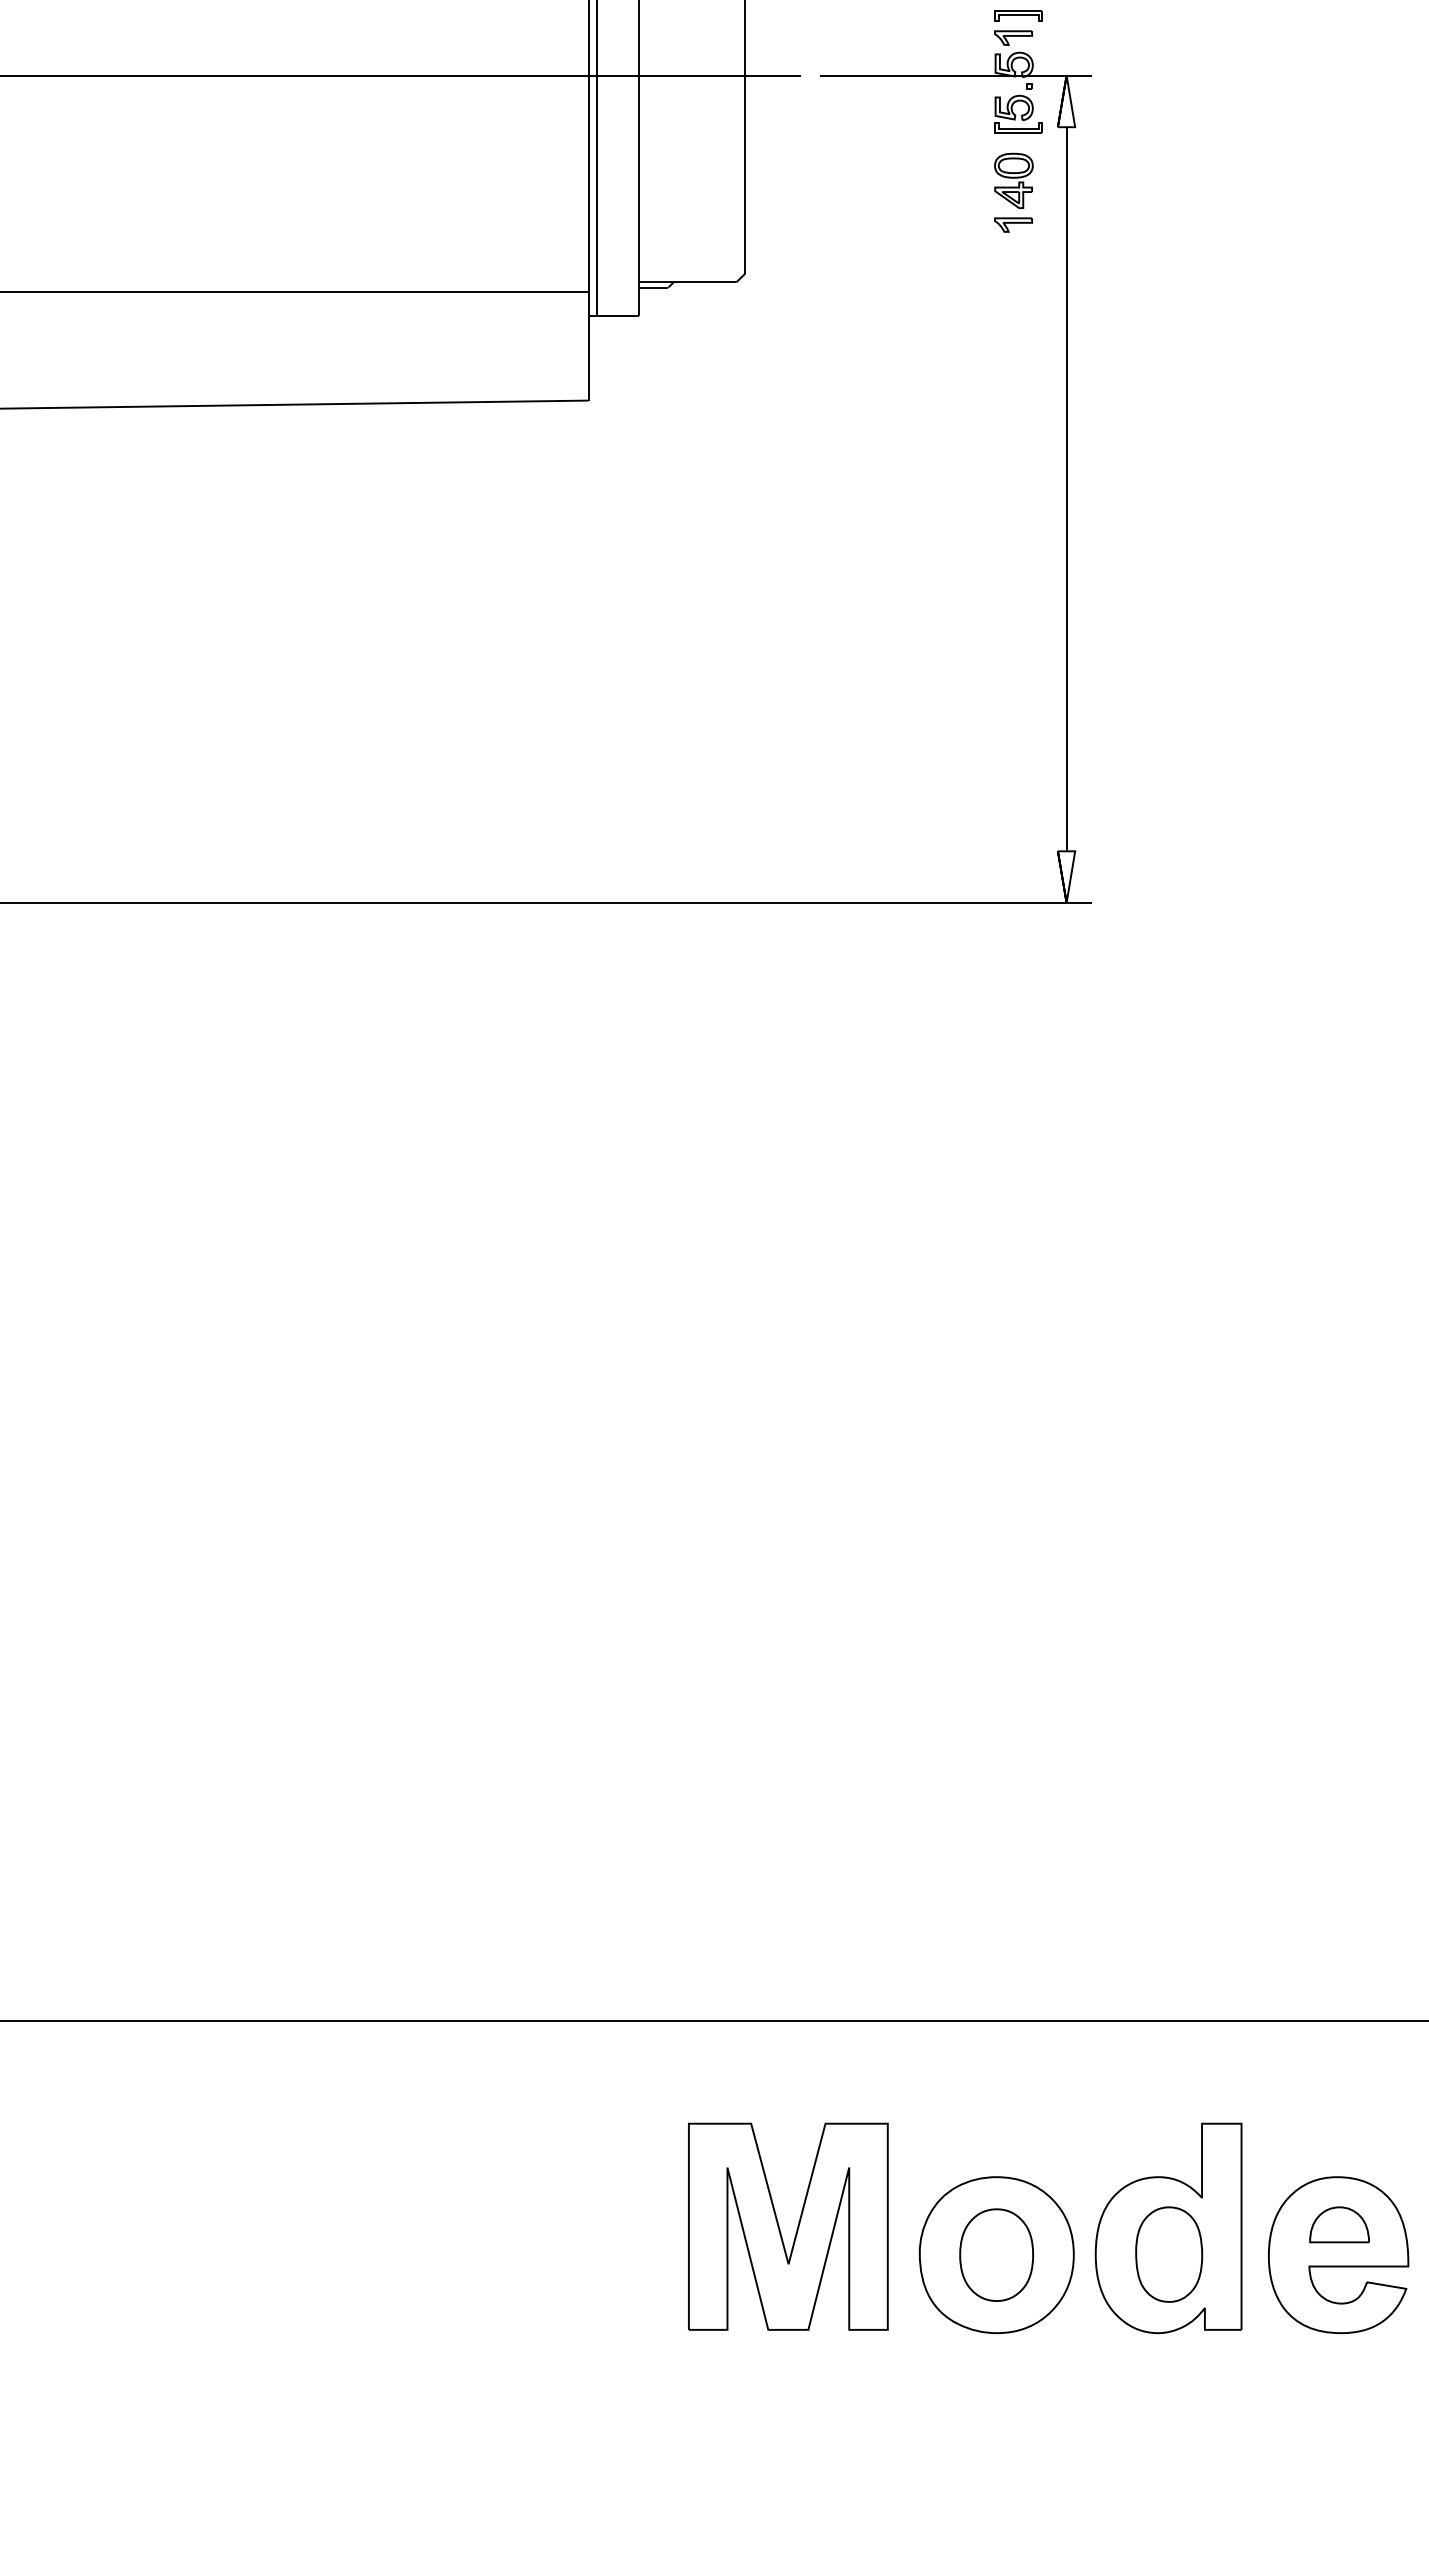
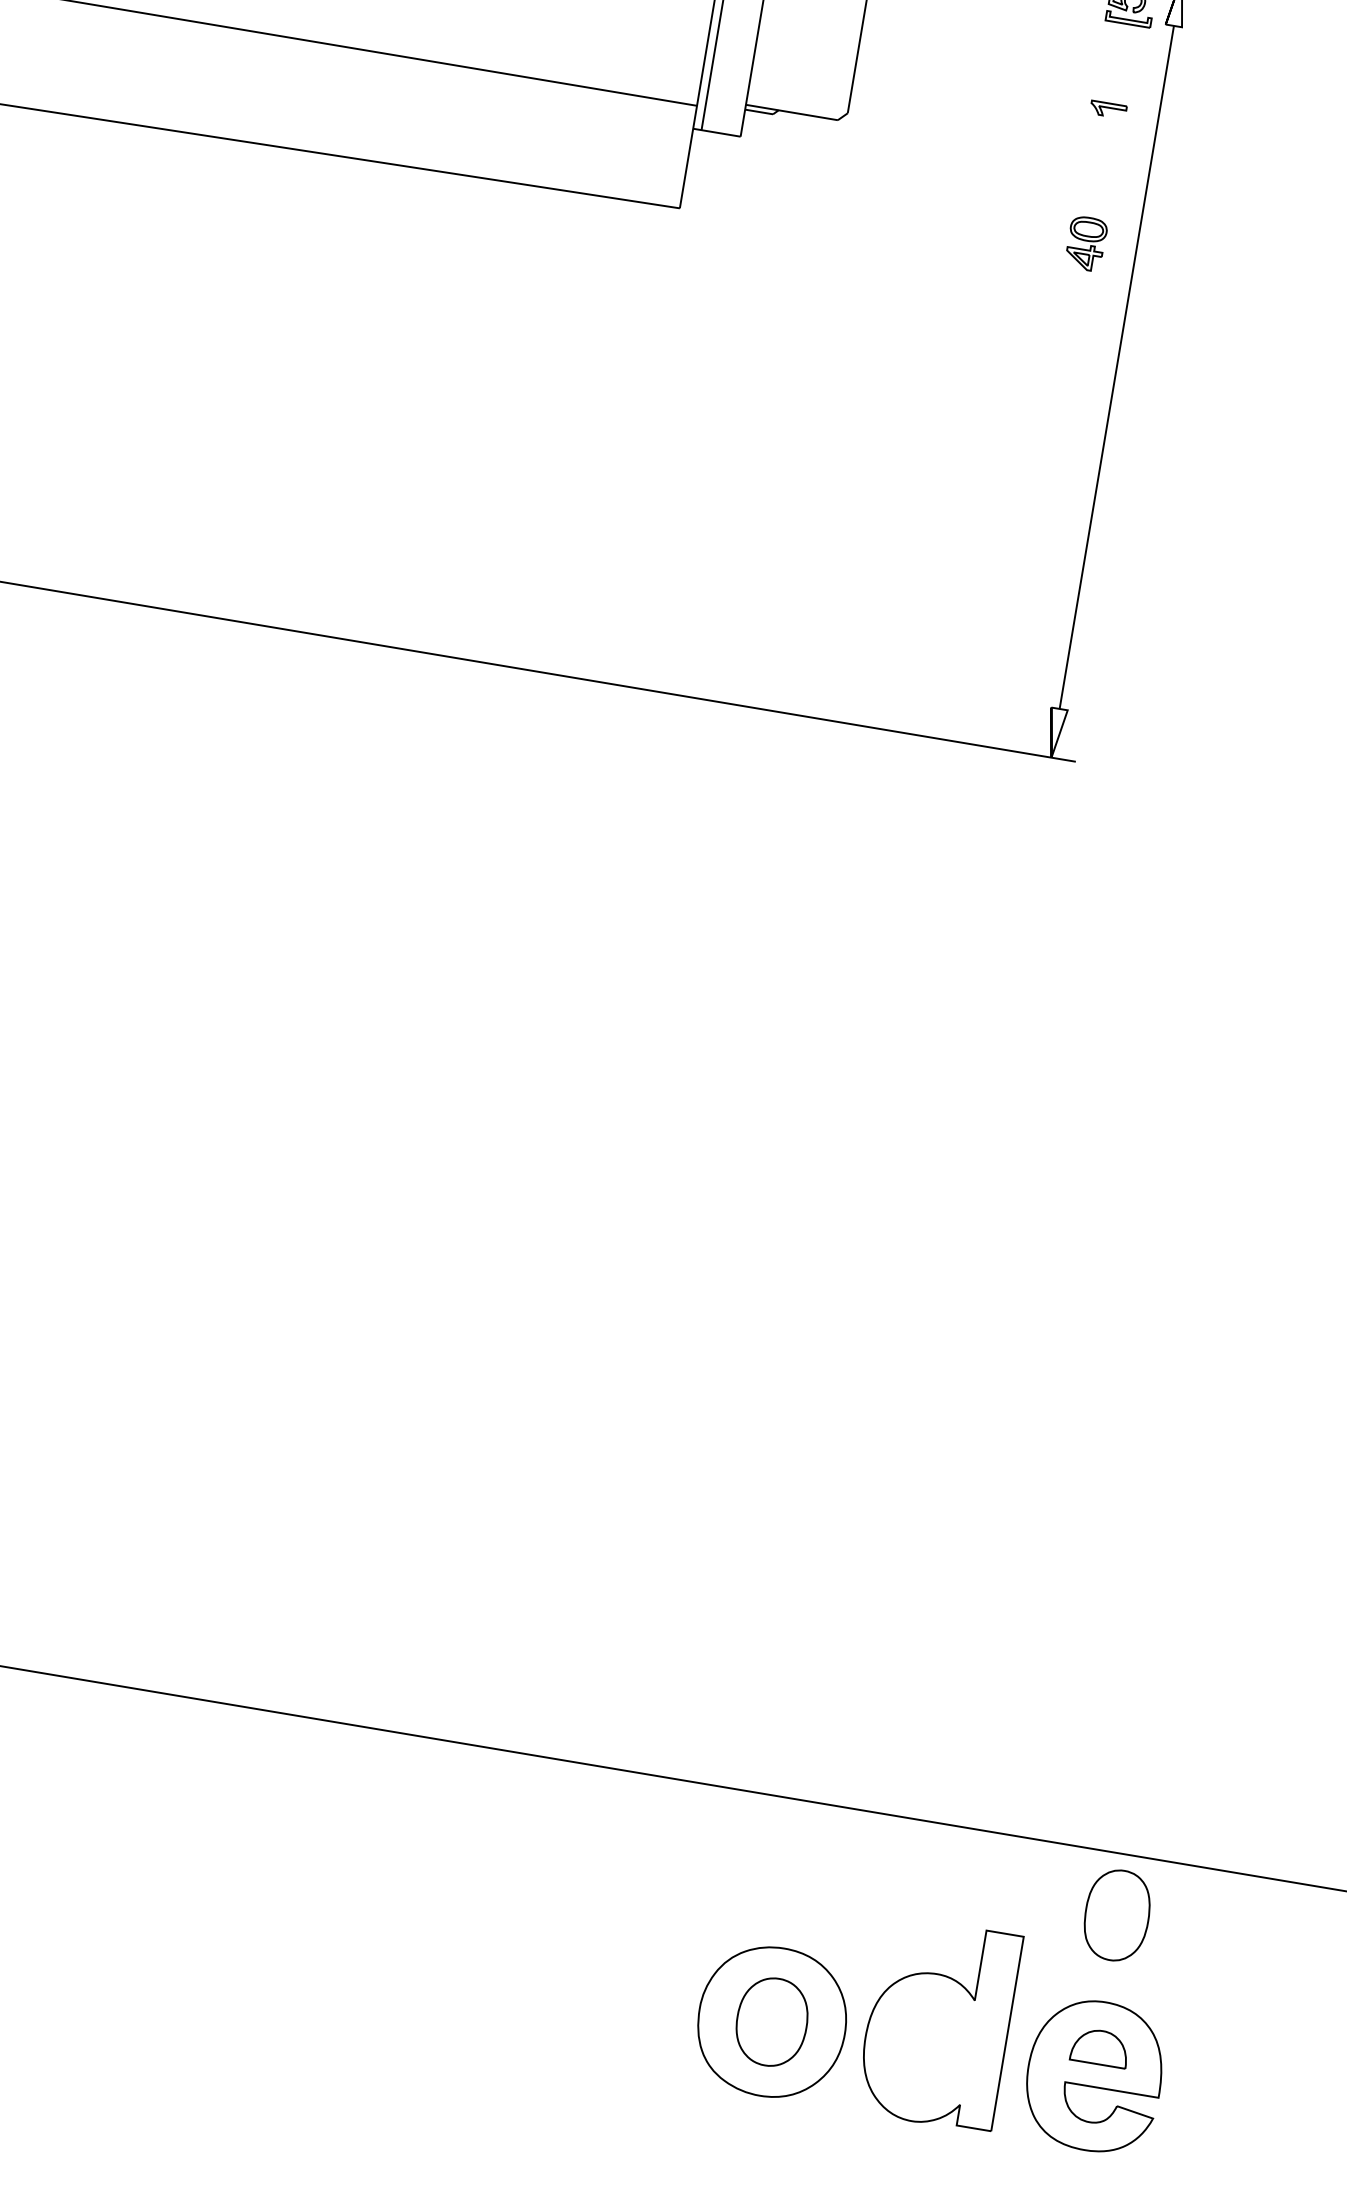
part: (1013, 180) -> (1086, 243), moved
part: (780, 2229) -> (572, 1963), removed
part: (1169, 2254) -> (1117, 1915), moved

